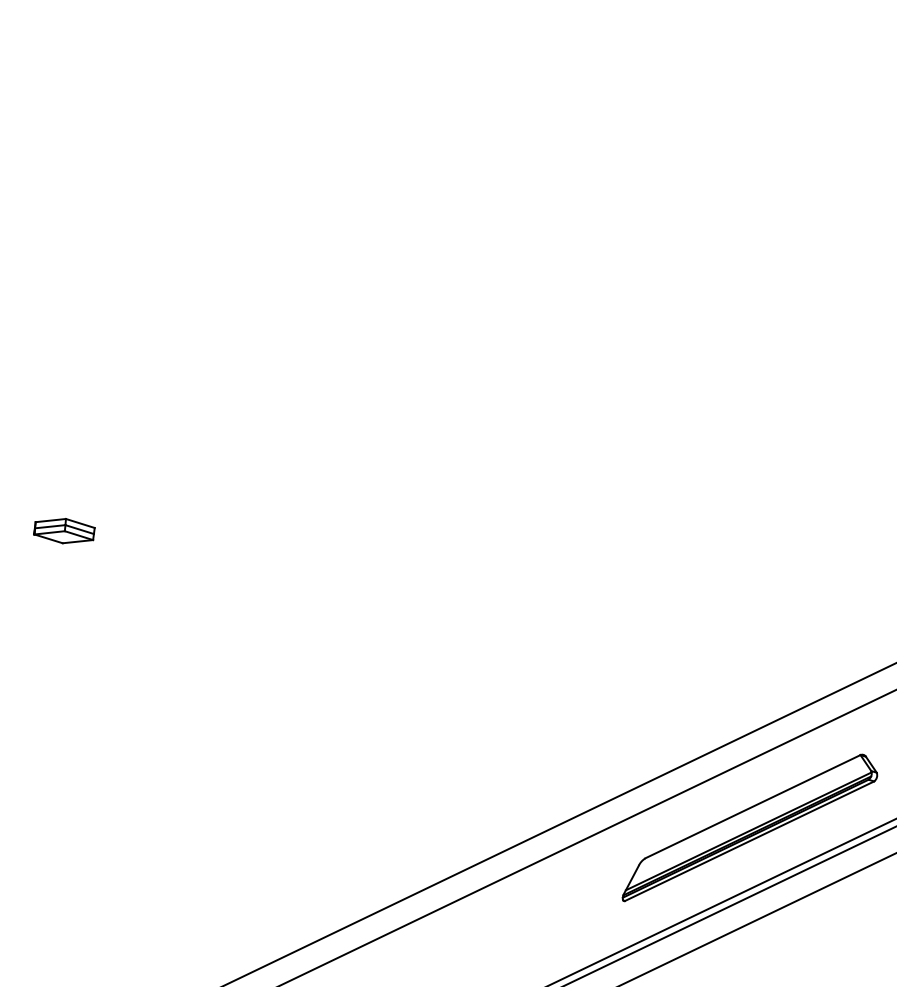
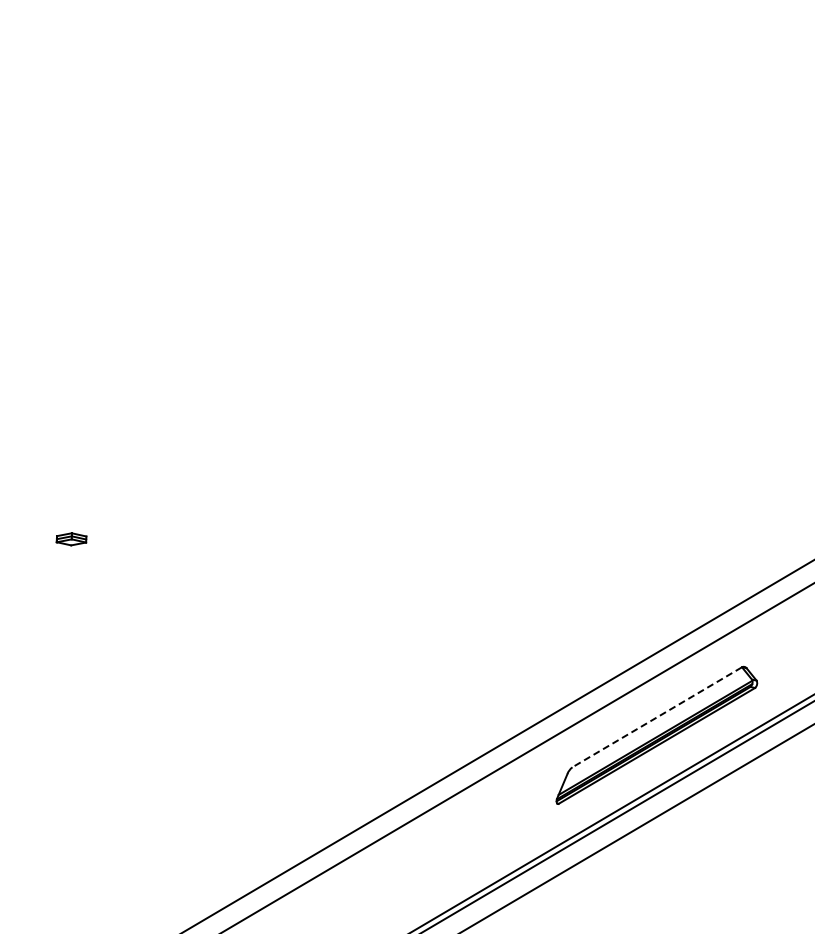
part: (64, 531) -> (71, 539), size x0.6
line: (752, 806) -> (656, 717), solid -> dashed

